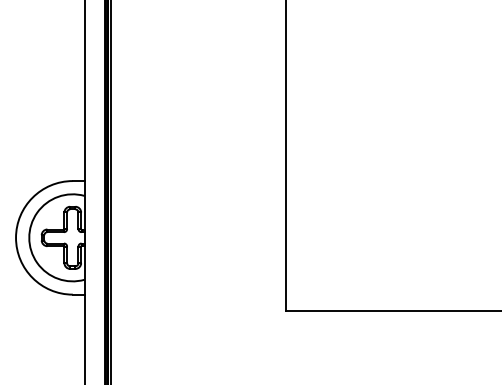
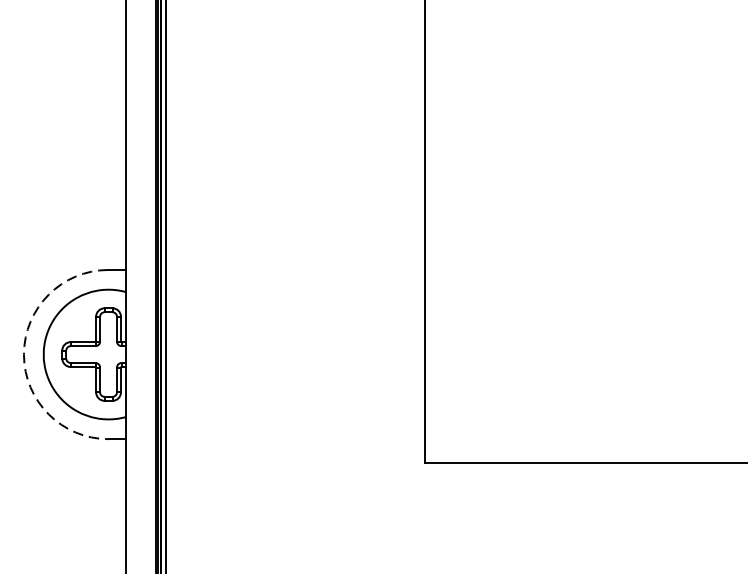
arc: (16, 237) -> (24, 354), solid -> dashed

